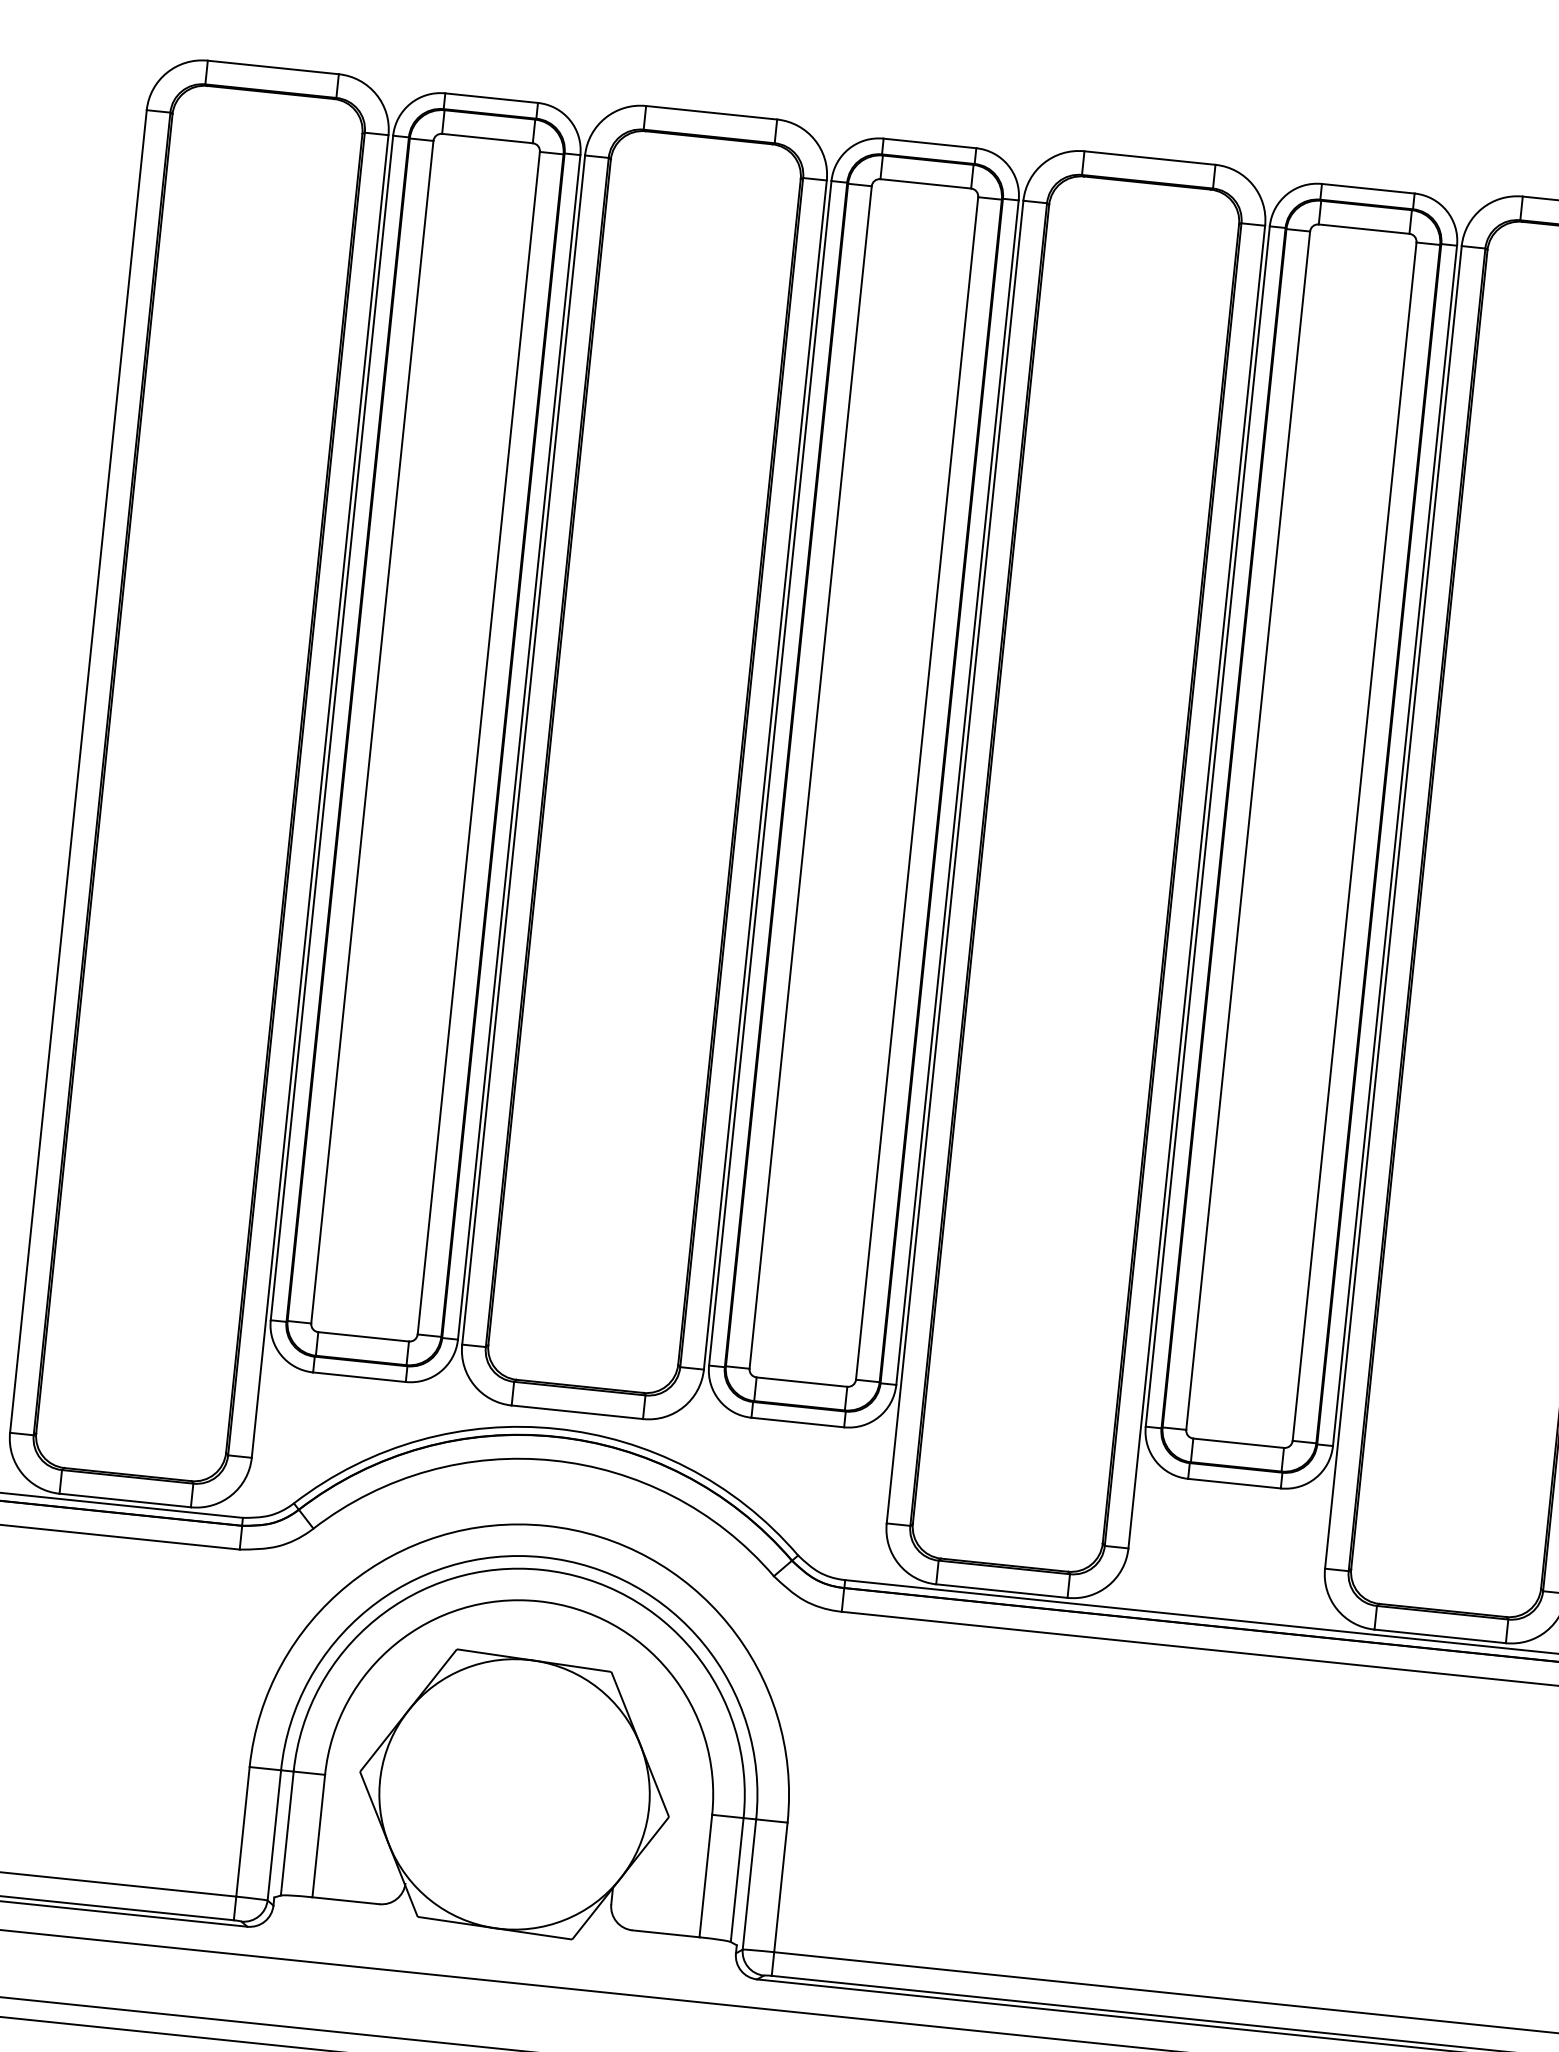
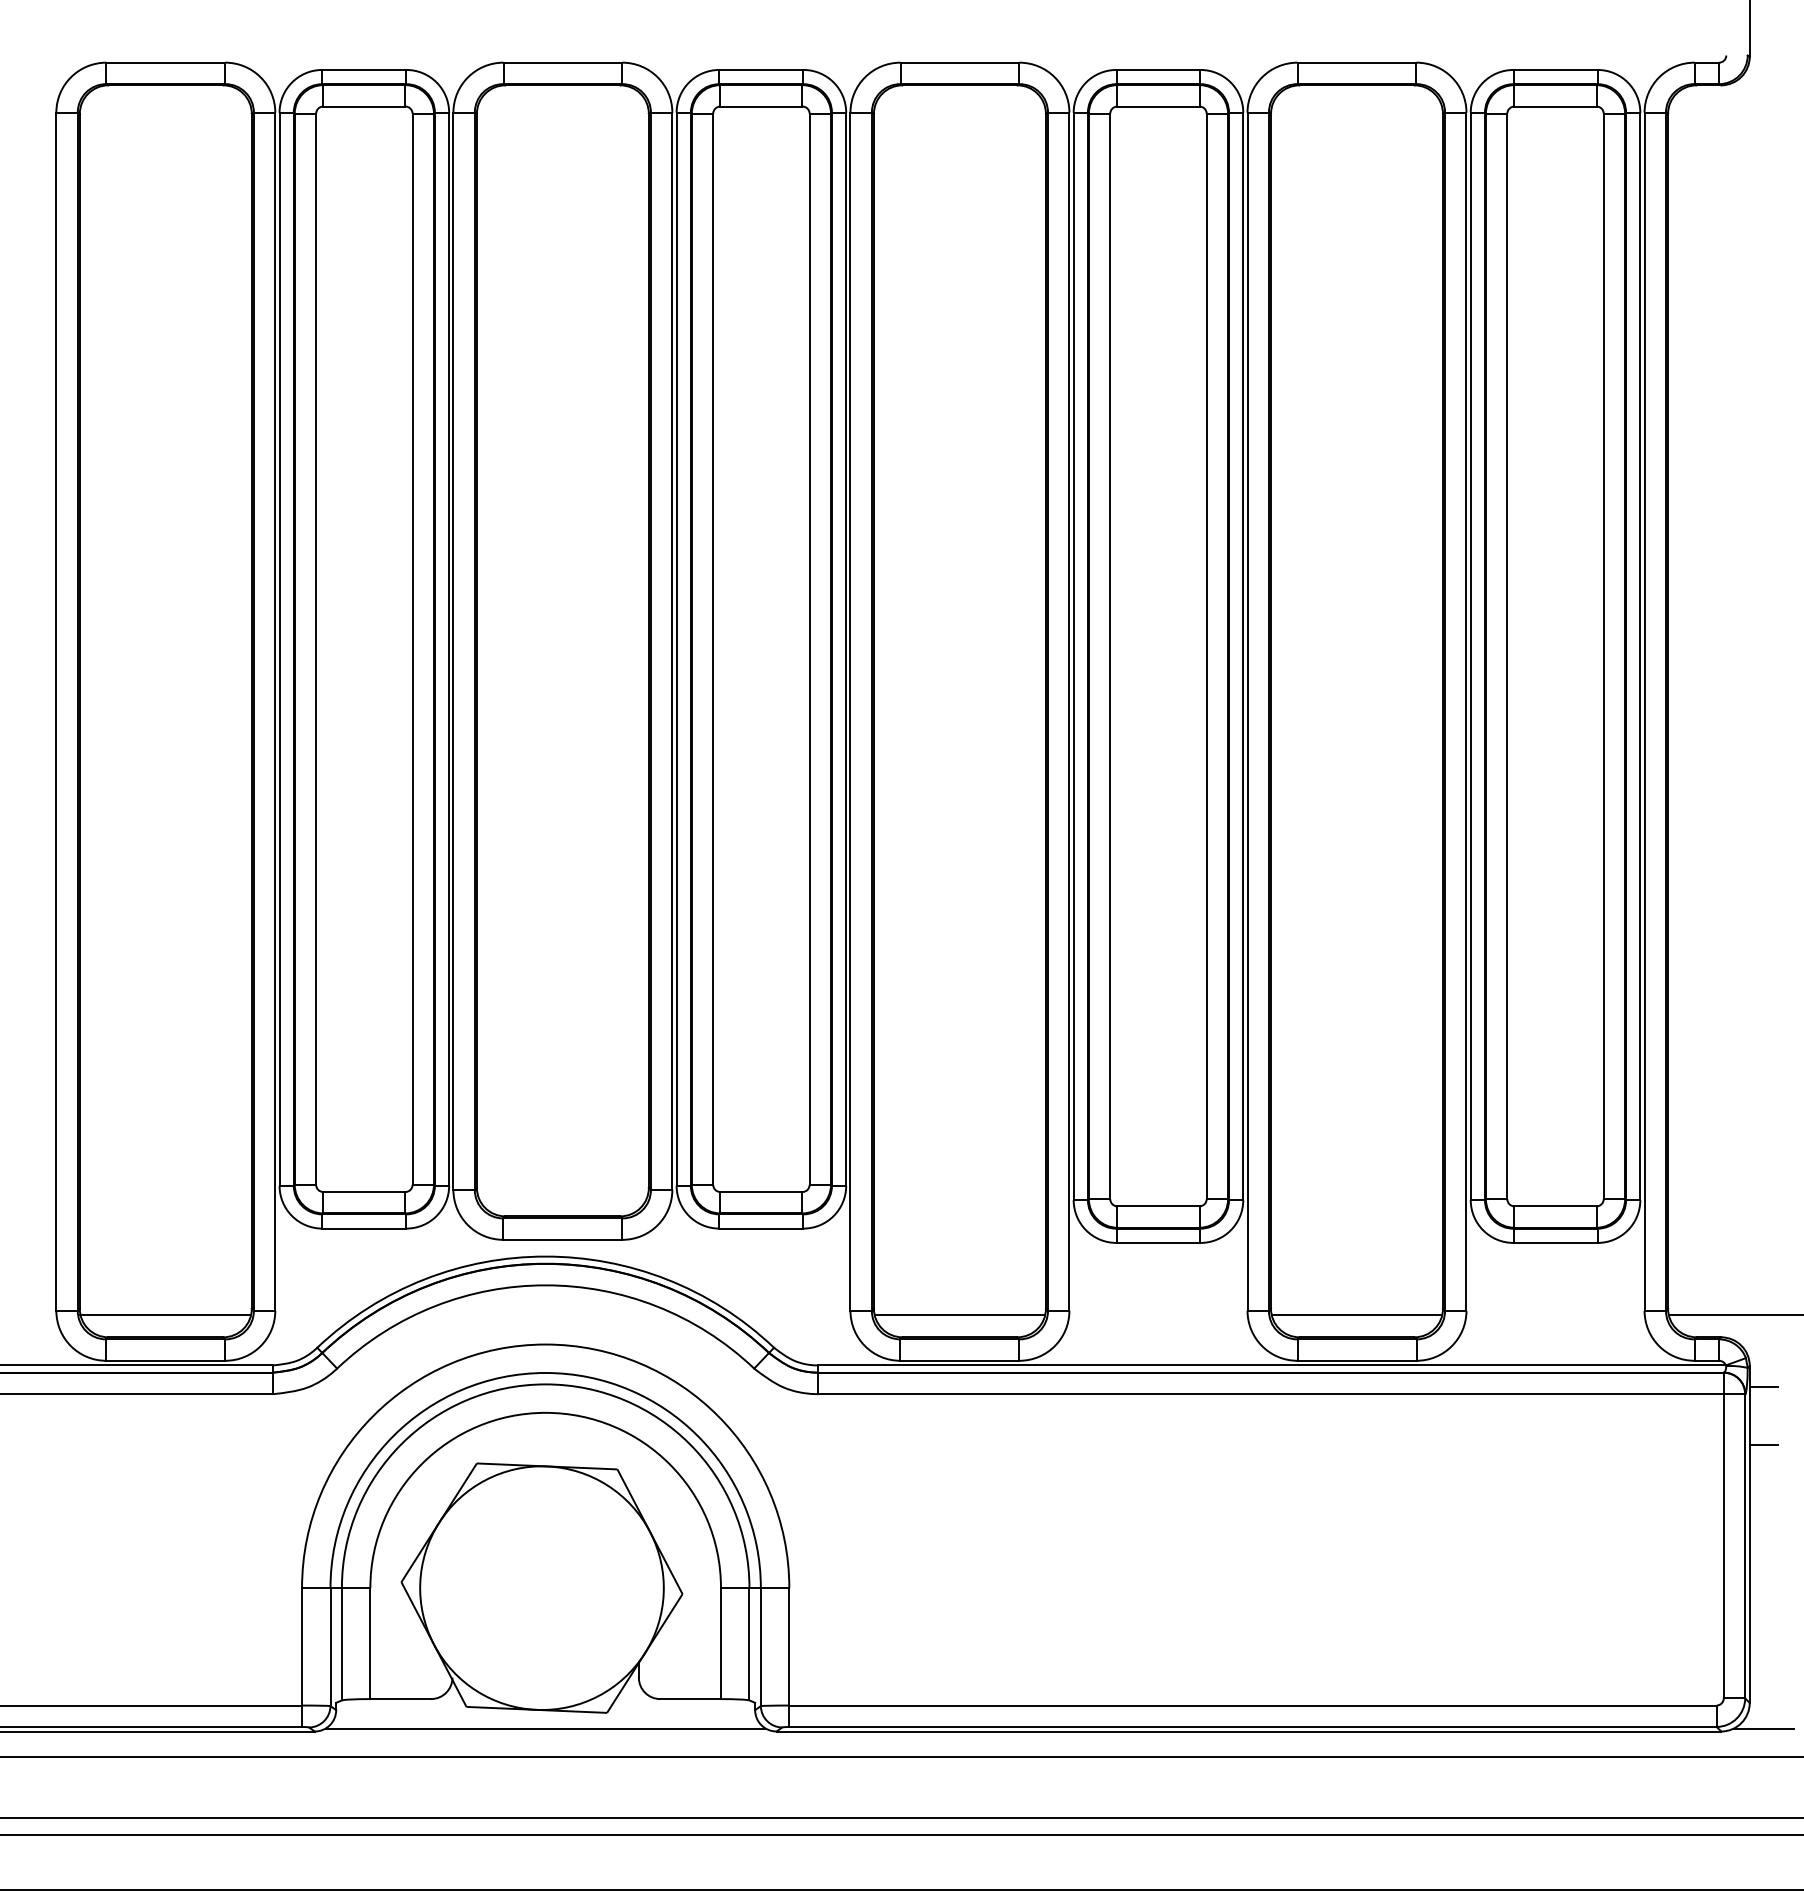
line: (130, 1449) -> (165, 1314), added
line: (1006, 1539) -> (959, 1314), added
line: (1444, 1585) -> (1356, 1314), added
line: (502, 1949) -> (545, 1728), added

